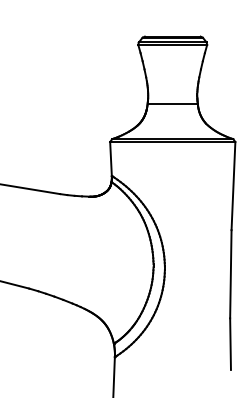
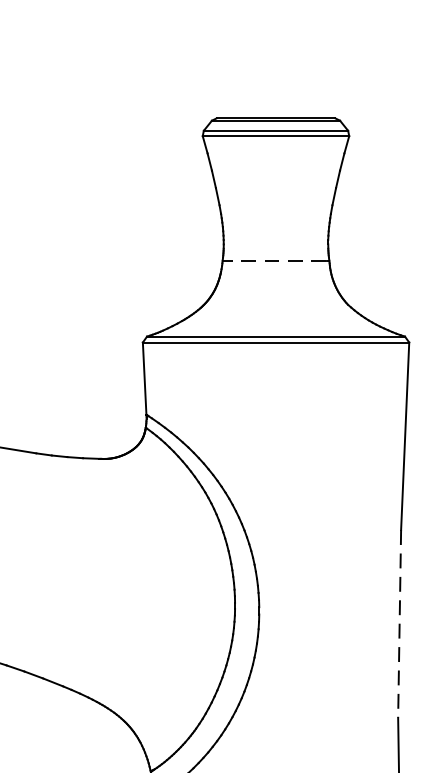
line: (171, 103) -> (273, 260), solid -> dashed
line: (230, 274) -> (398, 624), solid -> dashed

